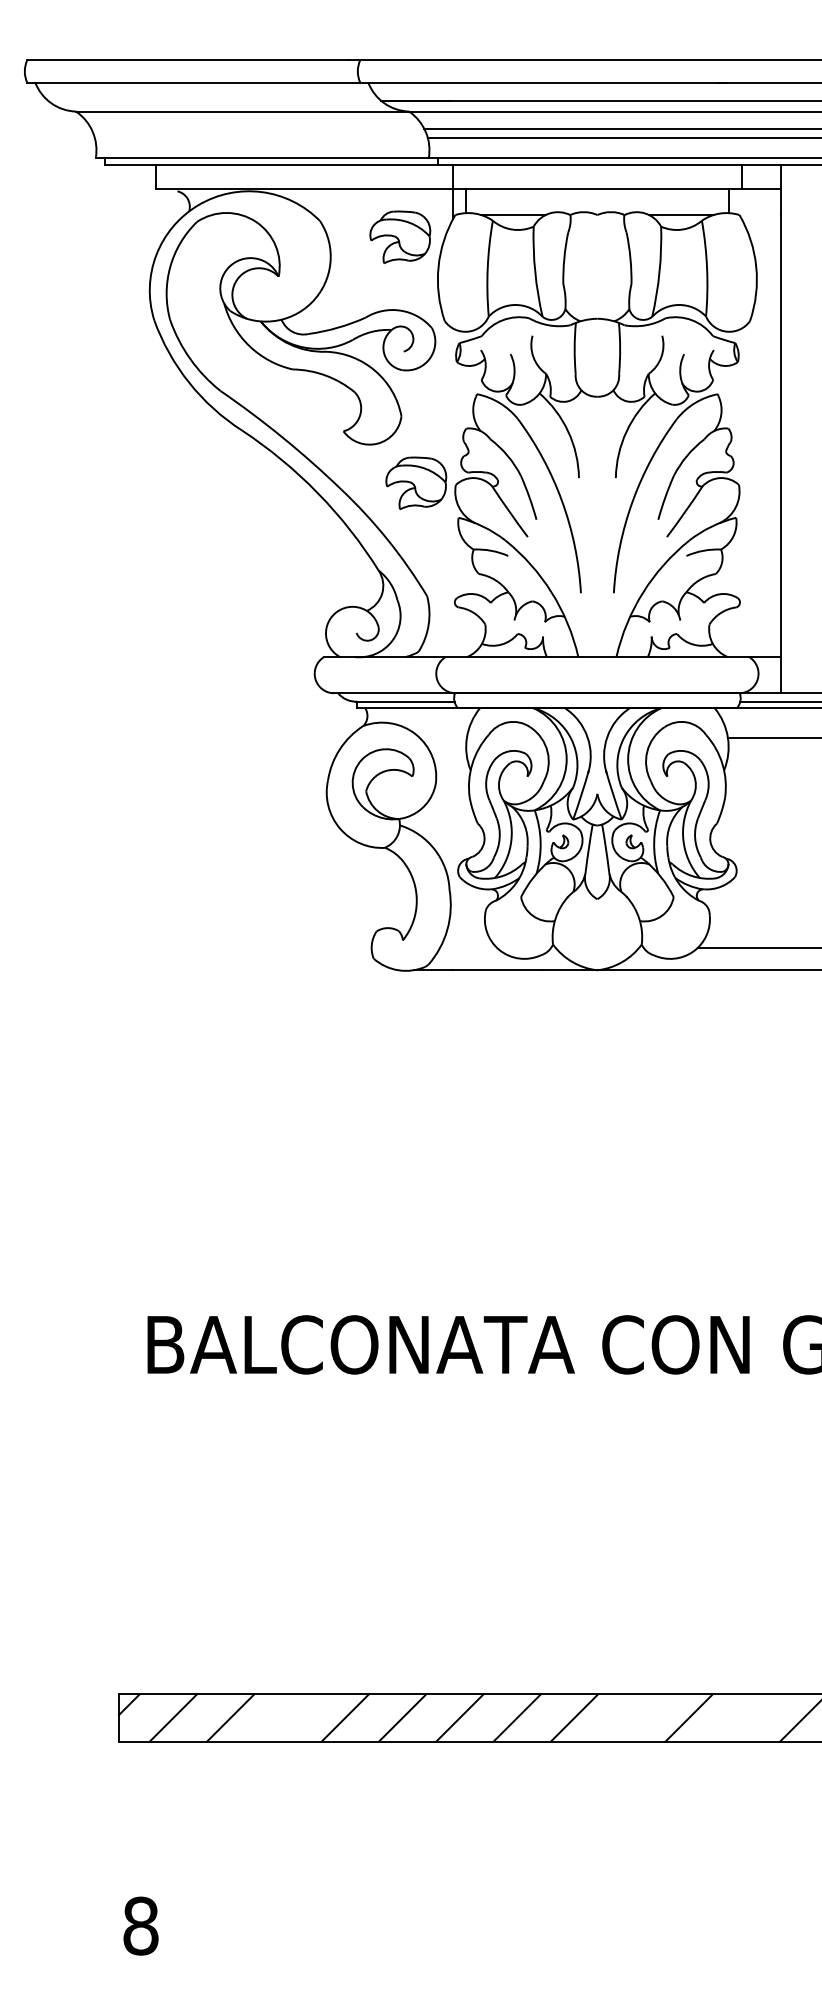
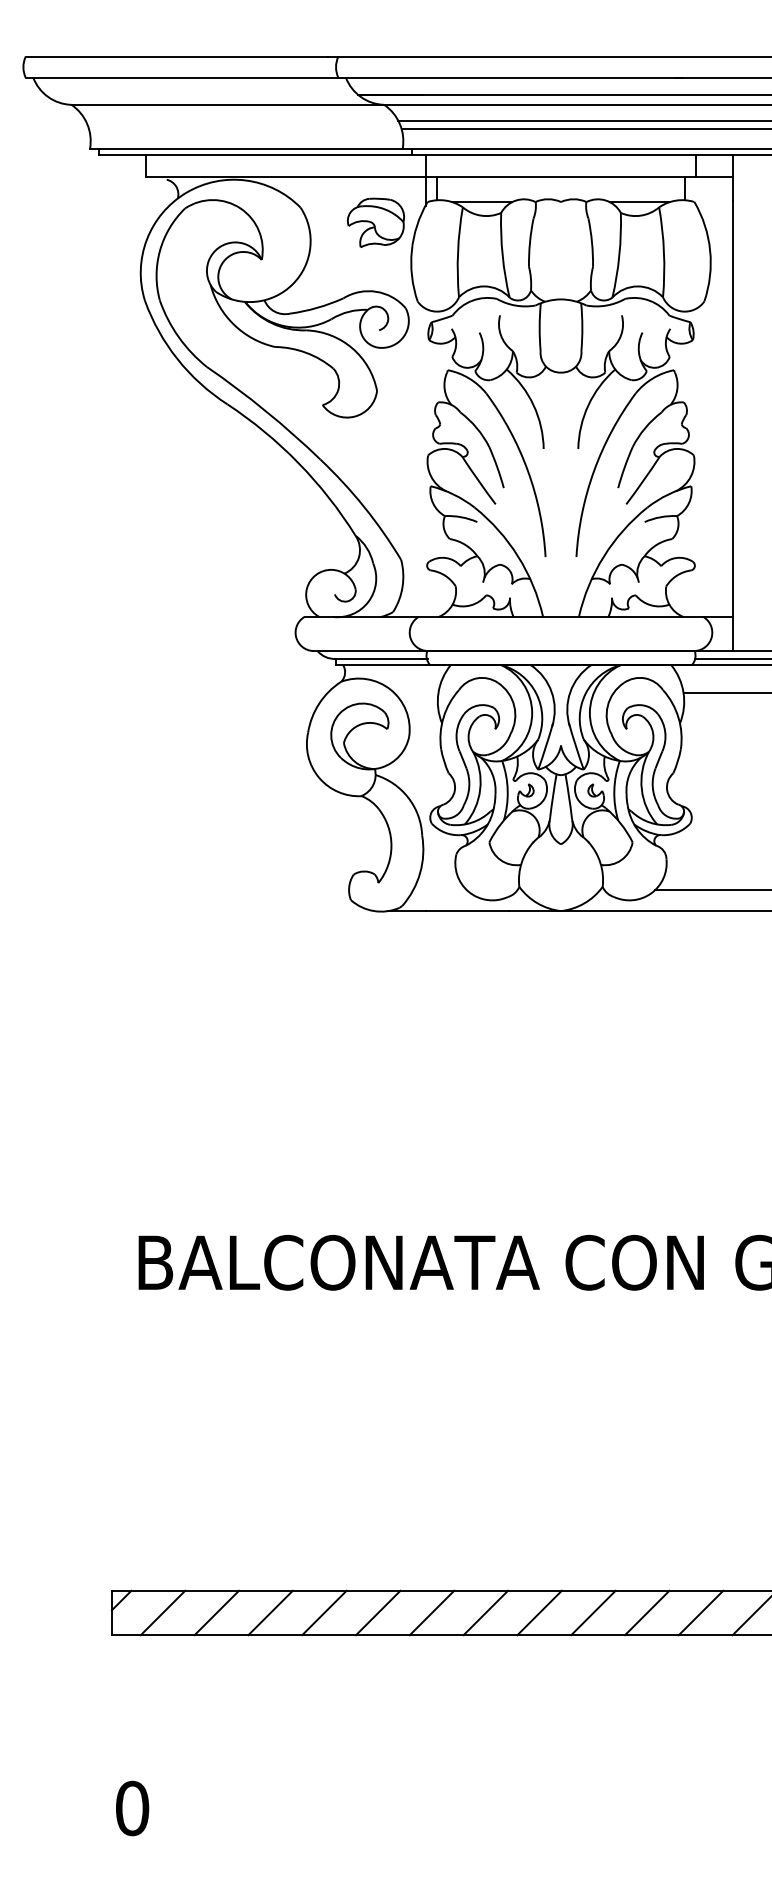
part: (415, 482) -> (390, 453), removed
line: (287, 1717) -> (270, 1612), added
line: (632, 1717) -> (593, 1612), added
line: (745, 1717) -> (700, 1612), added
text: (140, 1926) -> (132, 1808), 8 -> 0

